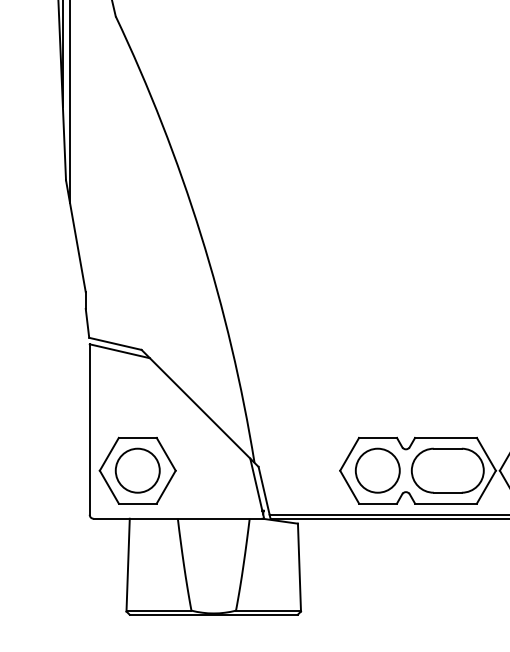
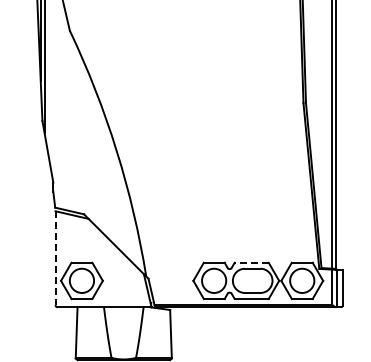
line: (89, 430) -> (55, 258), solid -> dashed
line: (445, 437) -> (251, 262), solid -> dashed

